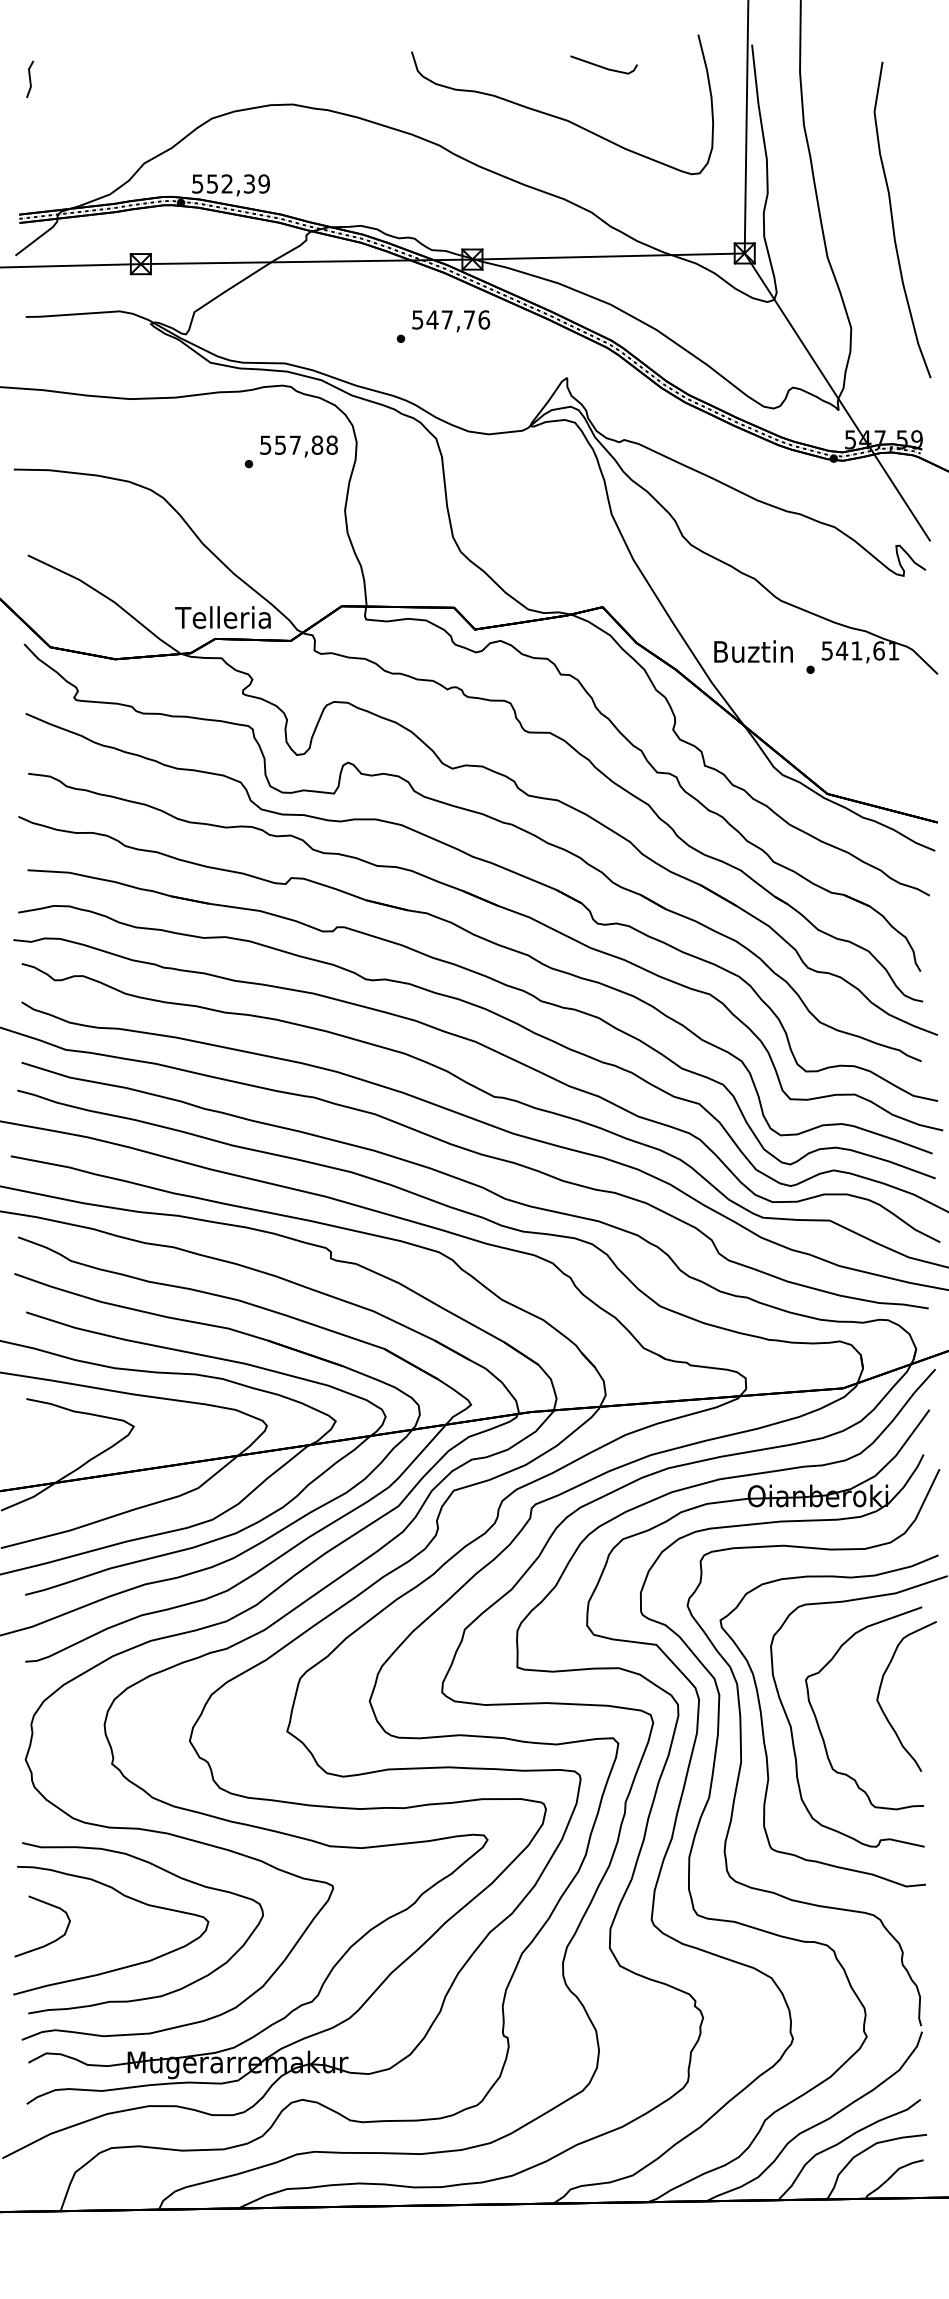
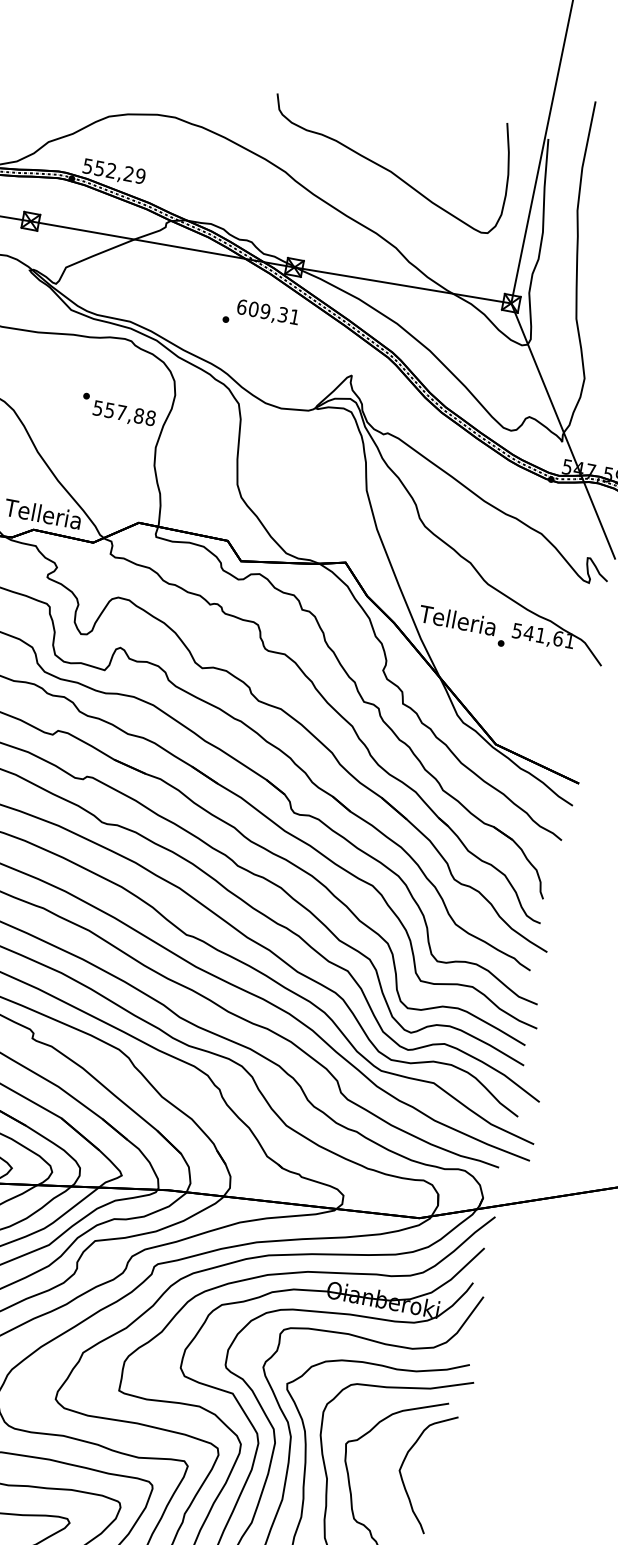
line: (603, 66) -> (427, 133), removed
text: (249, 183) -> (129, 173), 552,39 -> 552,29
text: (451, 319) -> (268, 311), 547,76 -> 609,31
text: (298, 446) -> (123, 414), moved
text: (752, 651) -> (457, 620), Buztin -> Telleria

